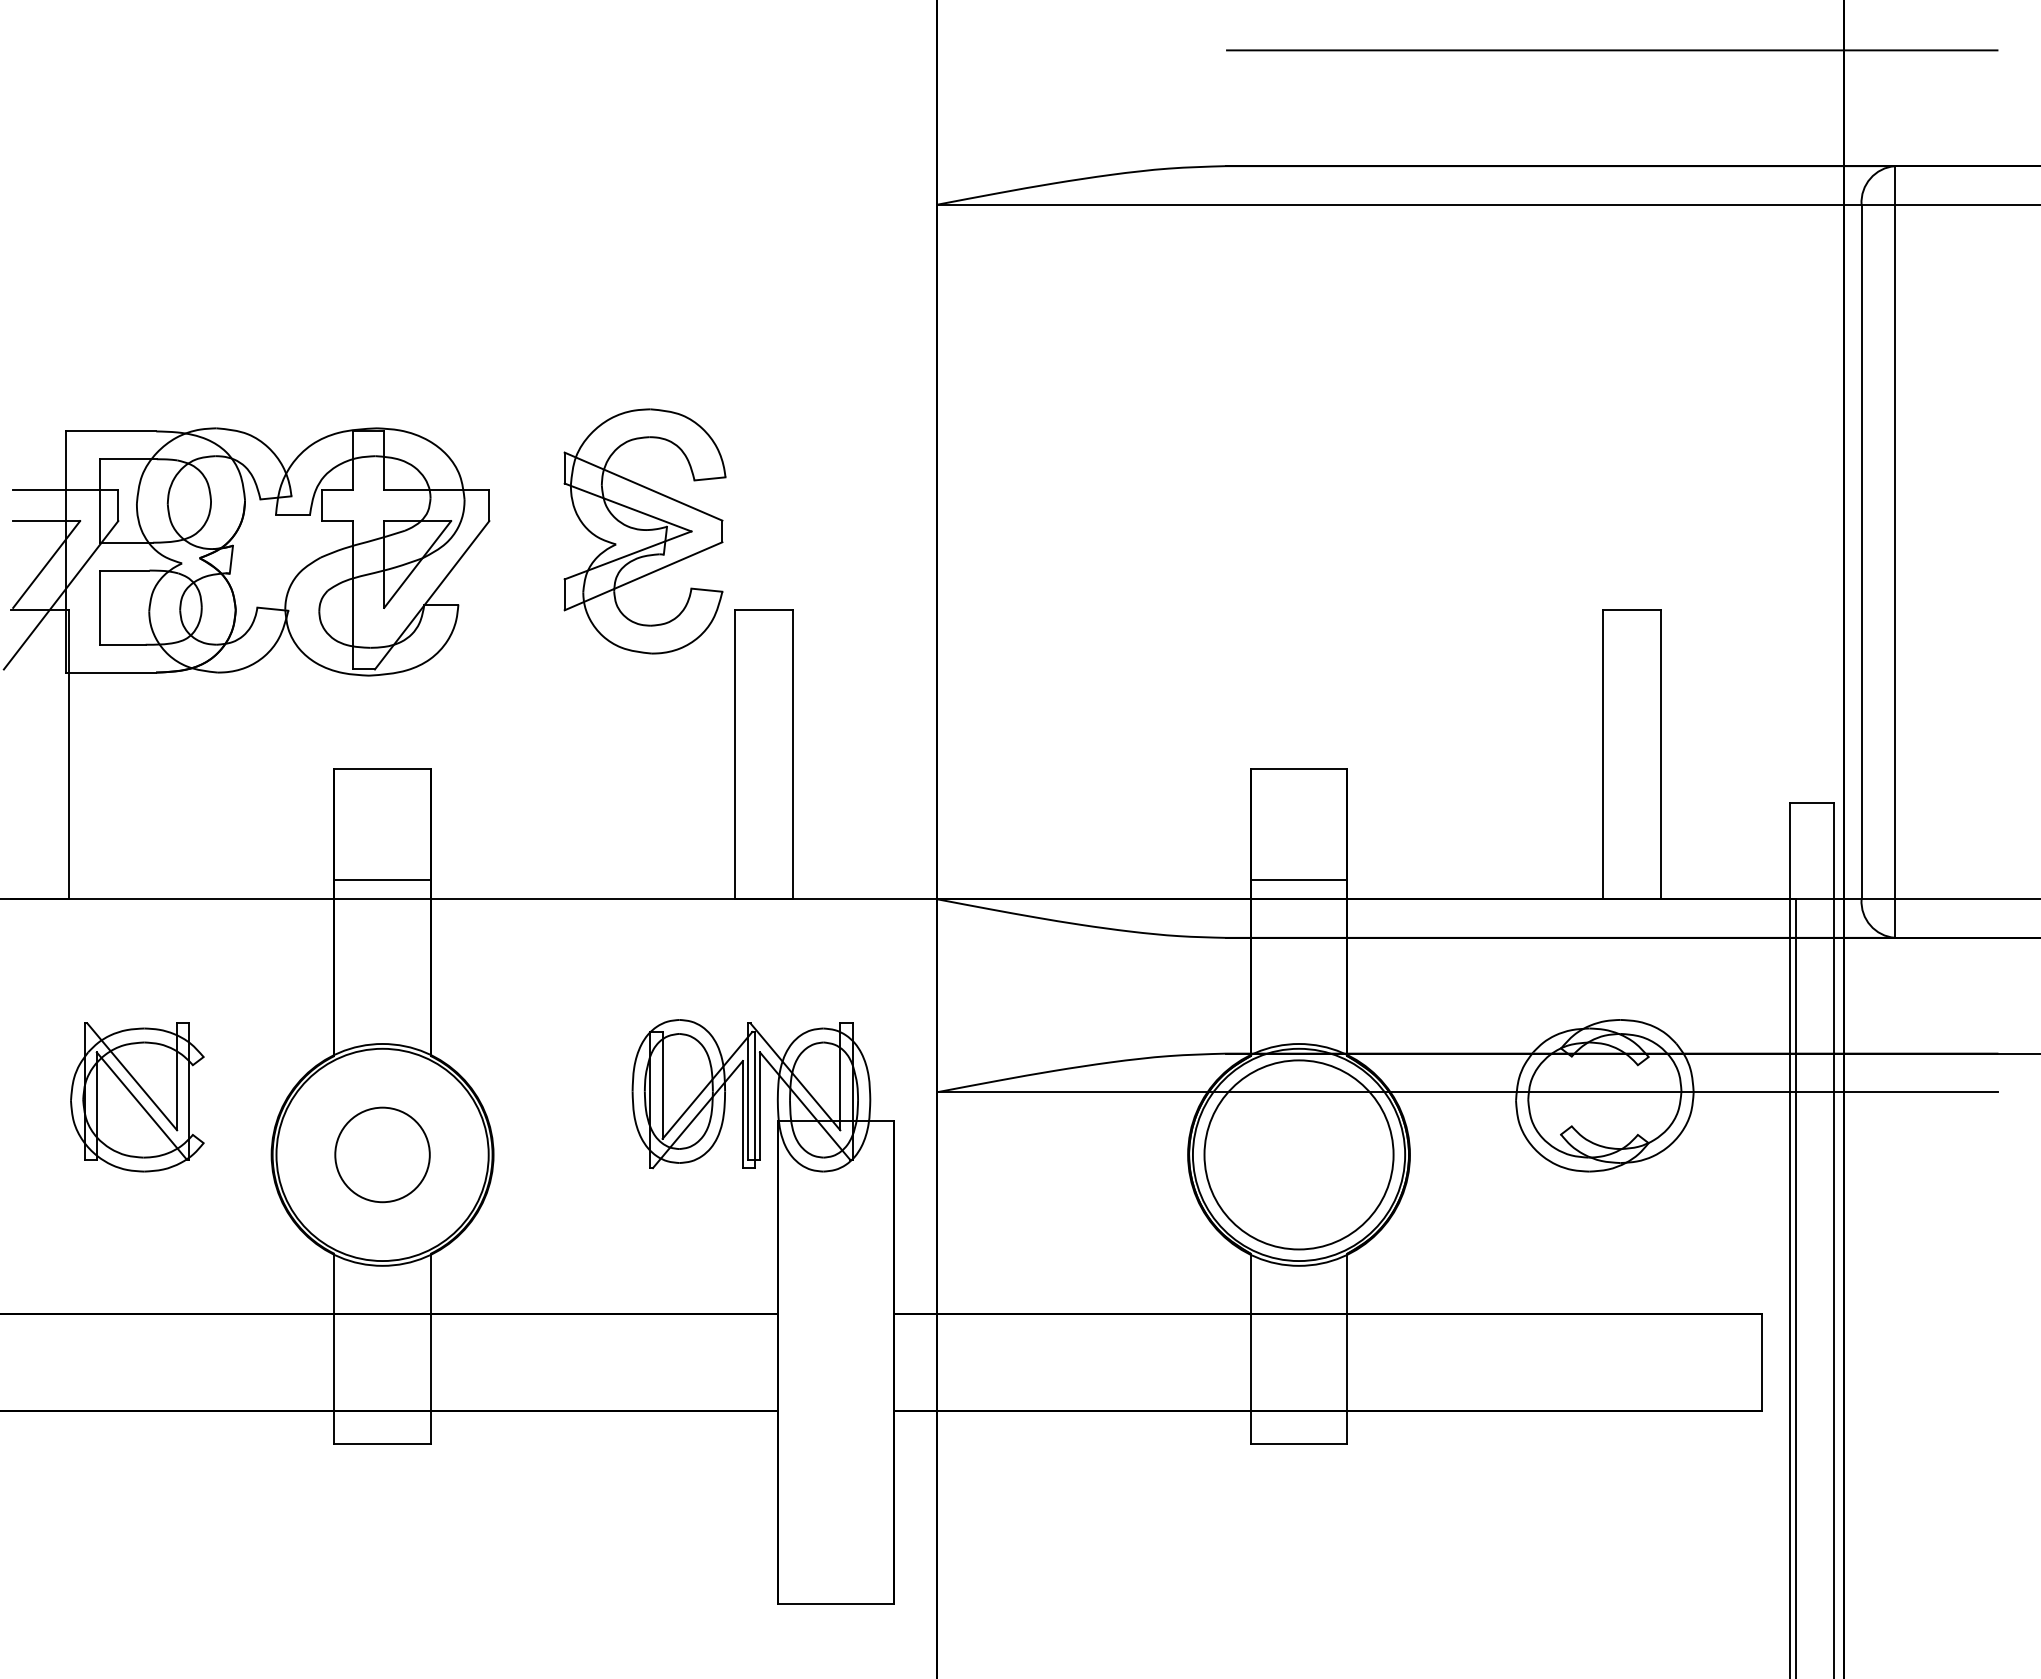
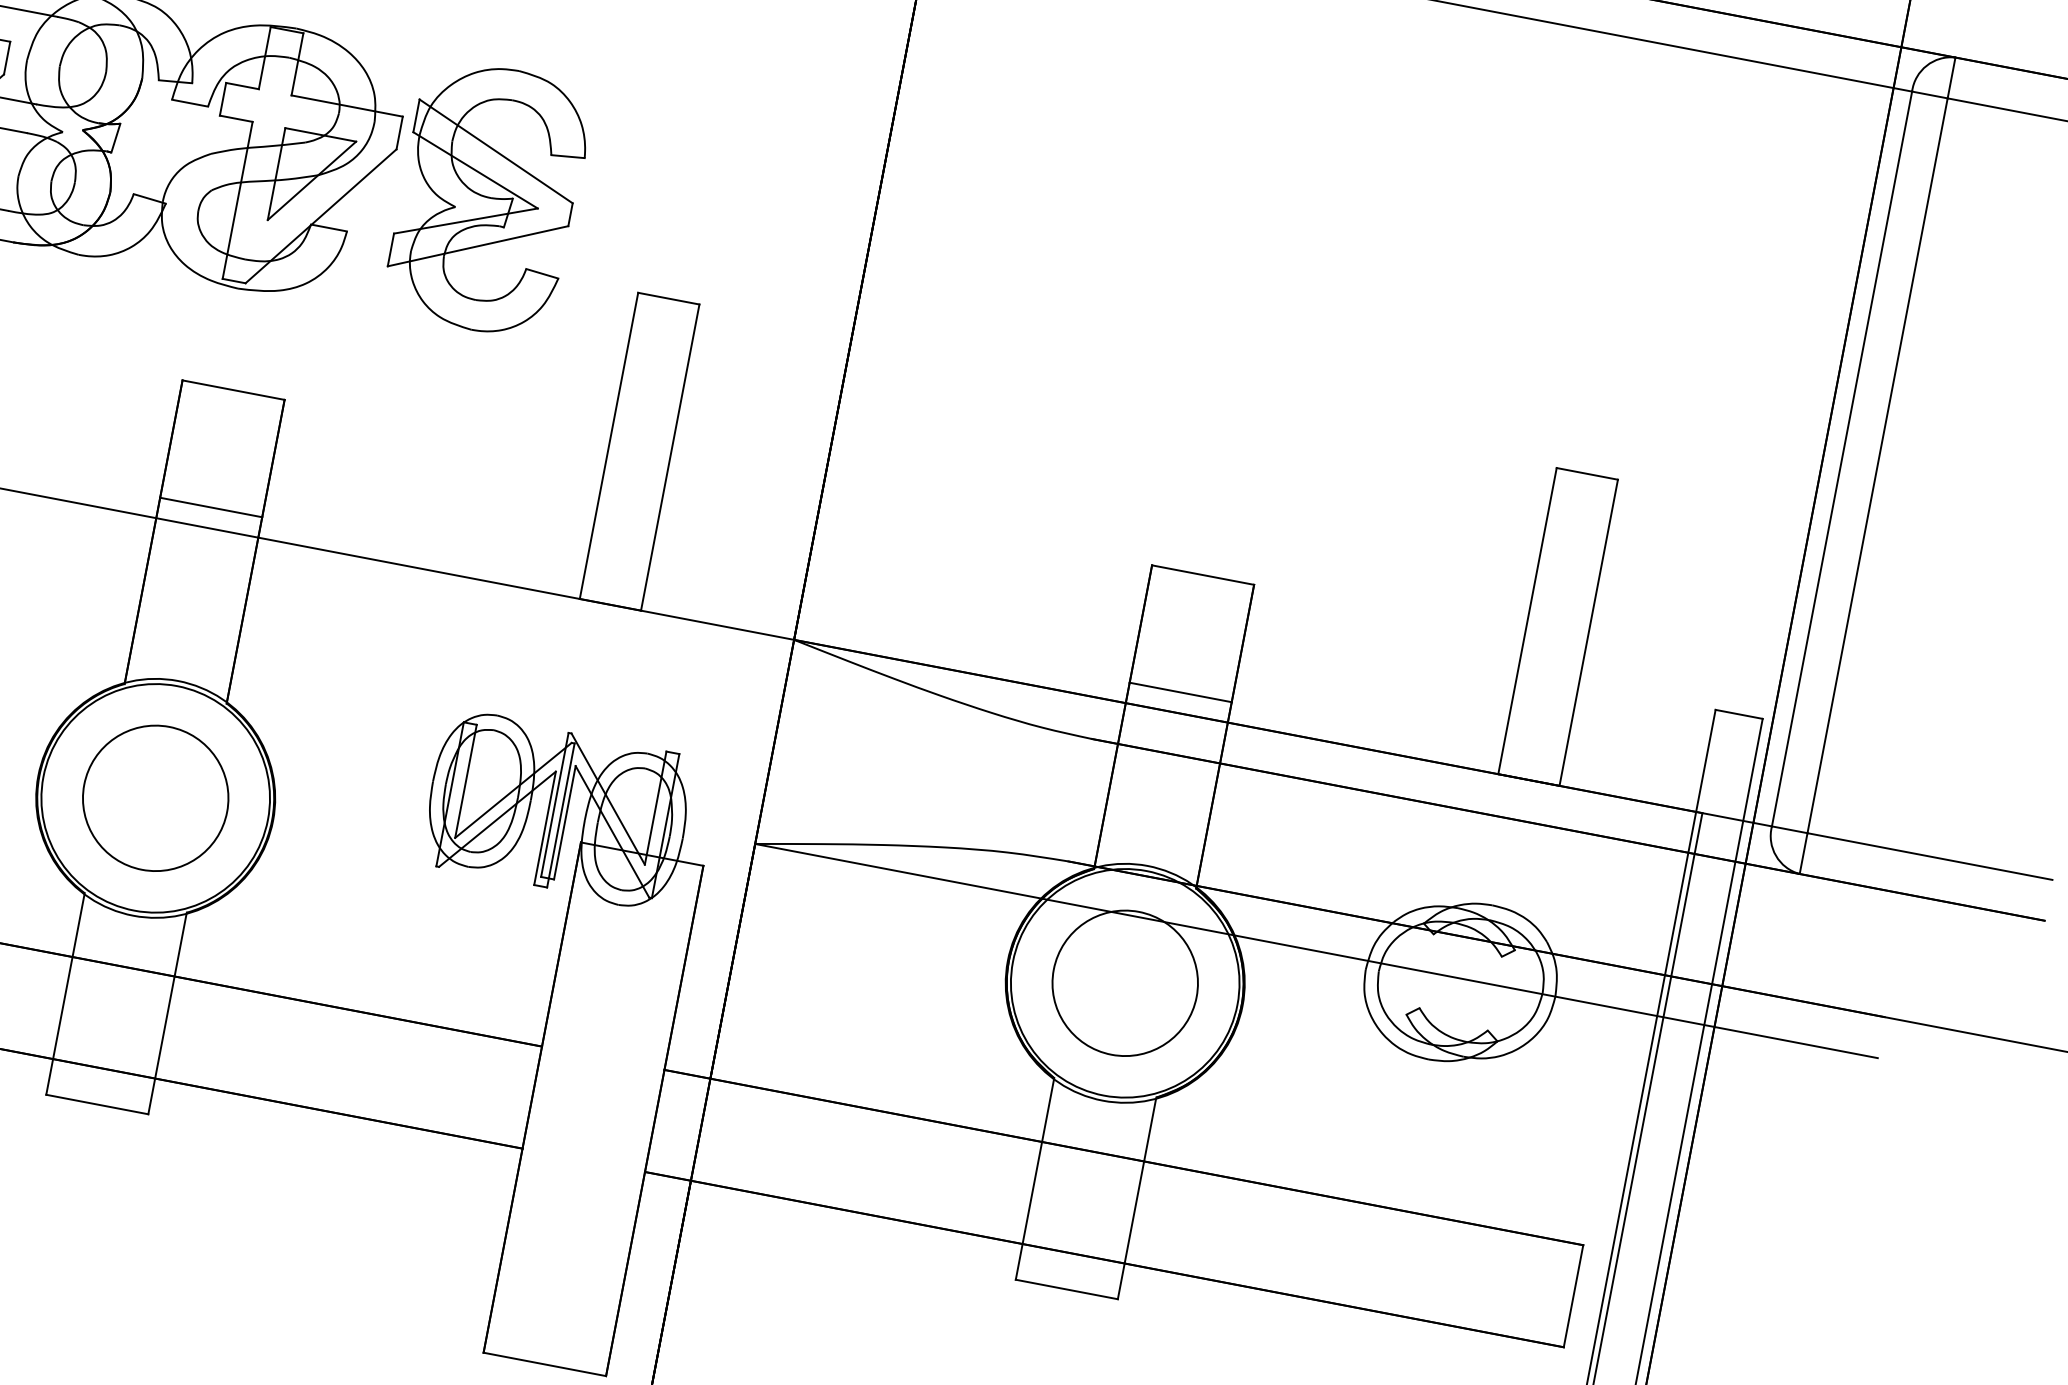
part: (644, 531) -> (488, 199), moved
circle: (382, 1154) -> (155, 797), size x1.43
circle: (1298, 1154) -> (1124, 982), size x0.71

